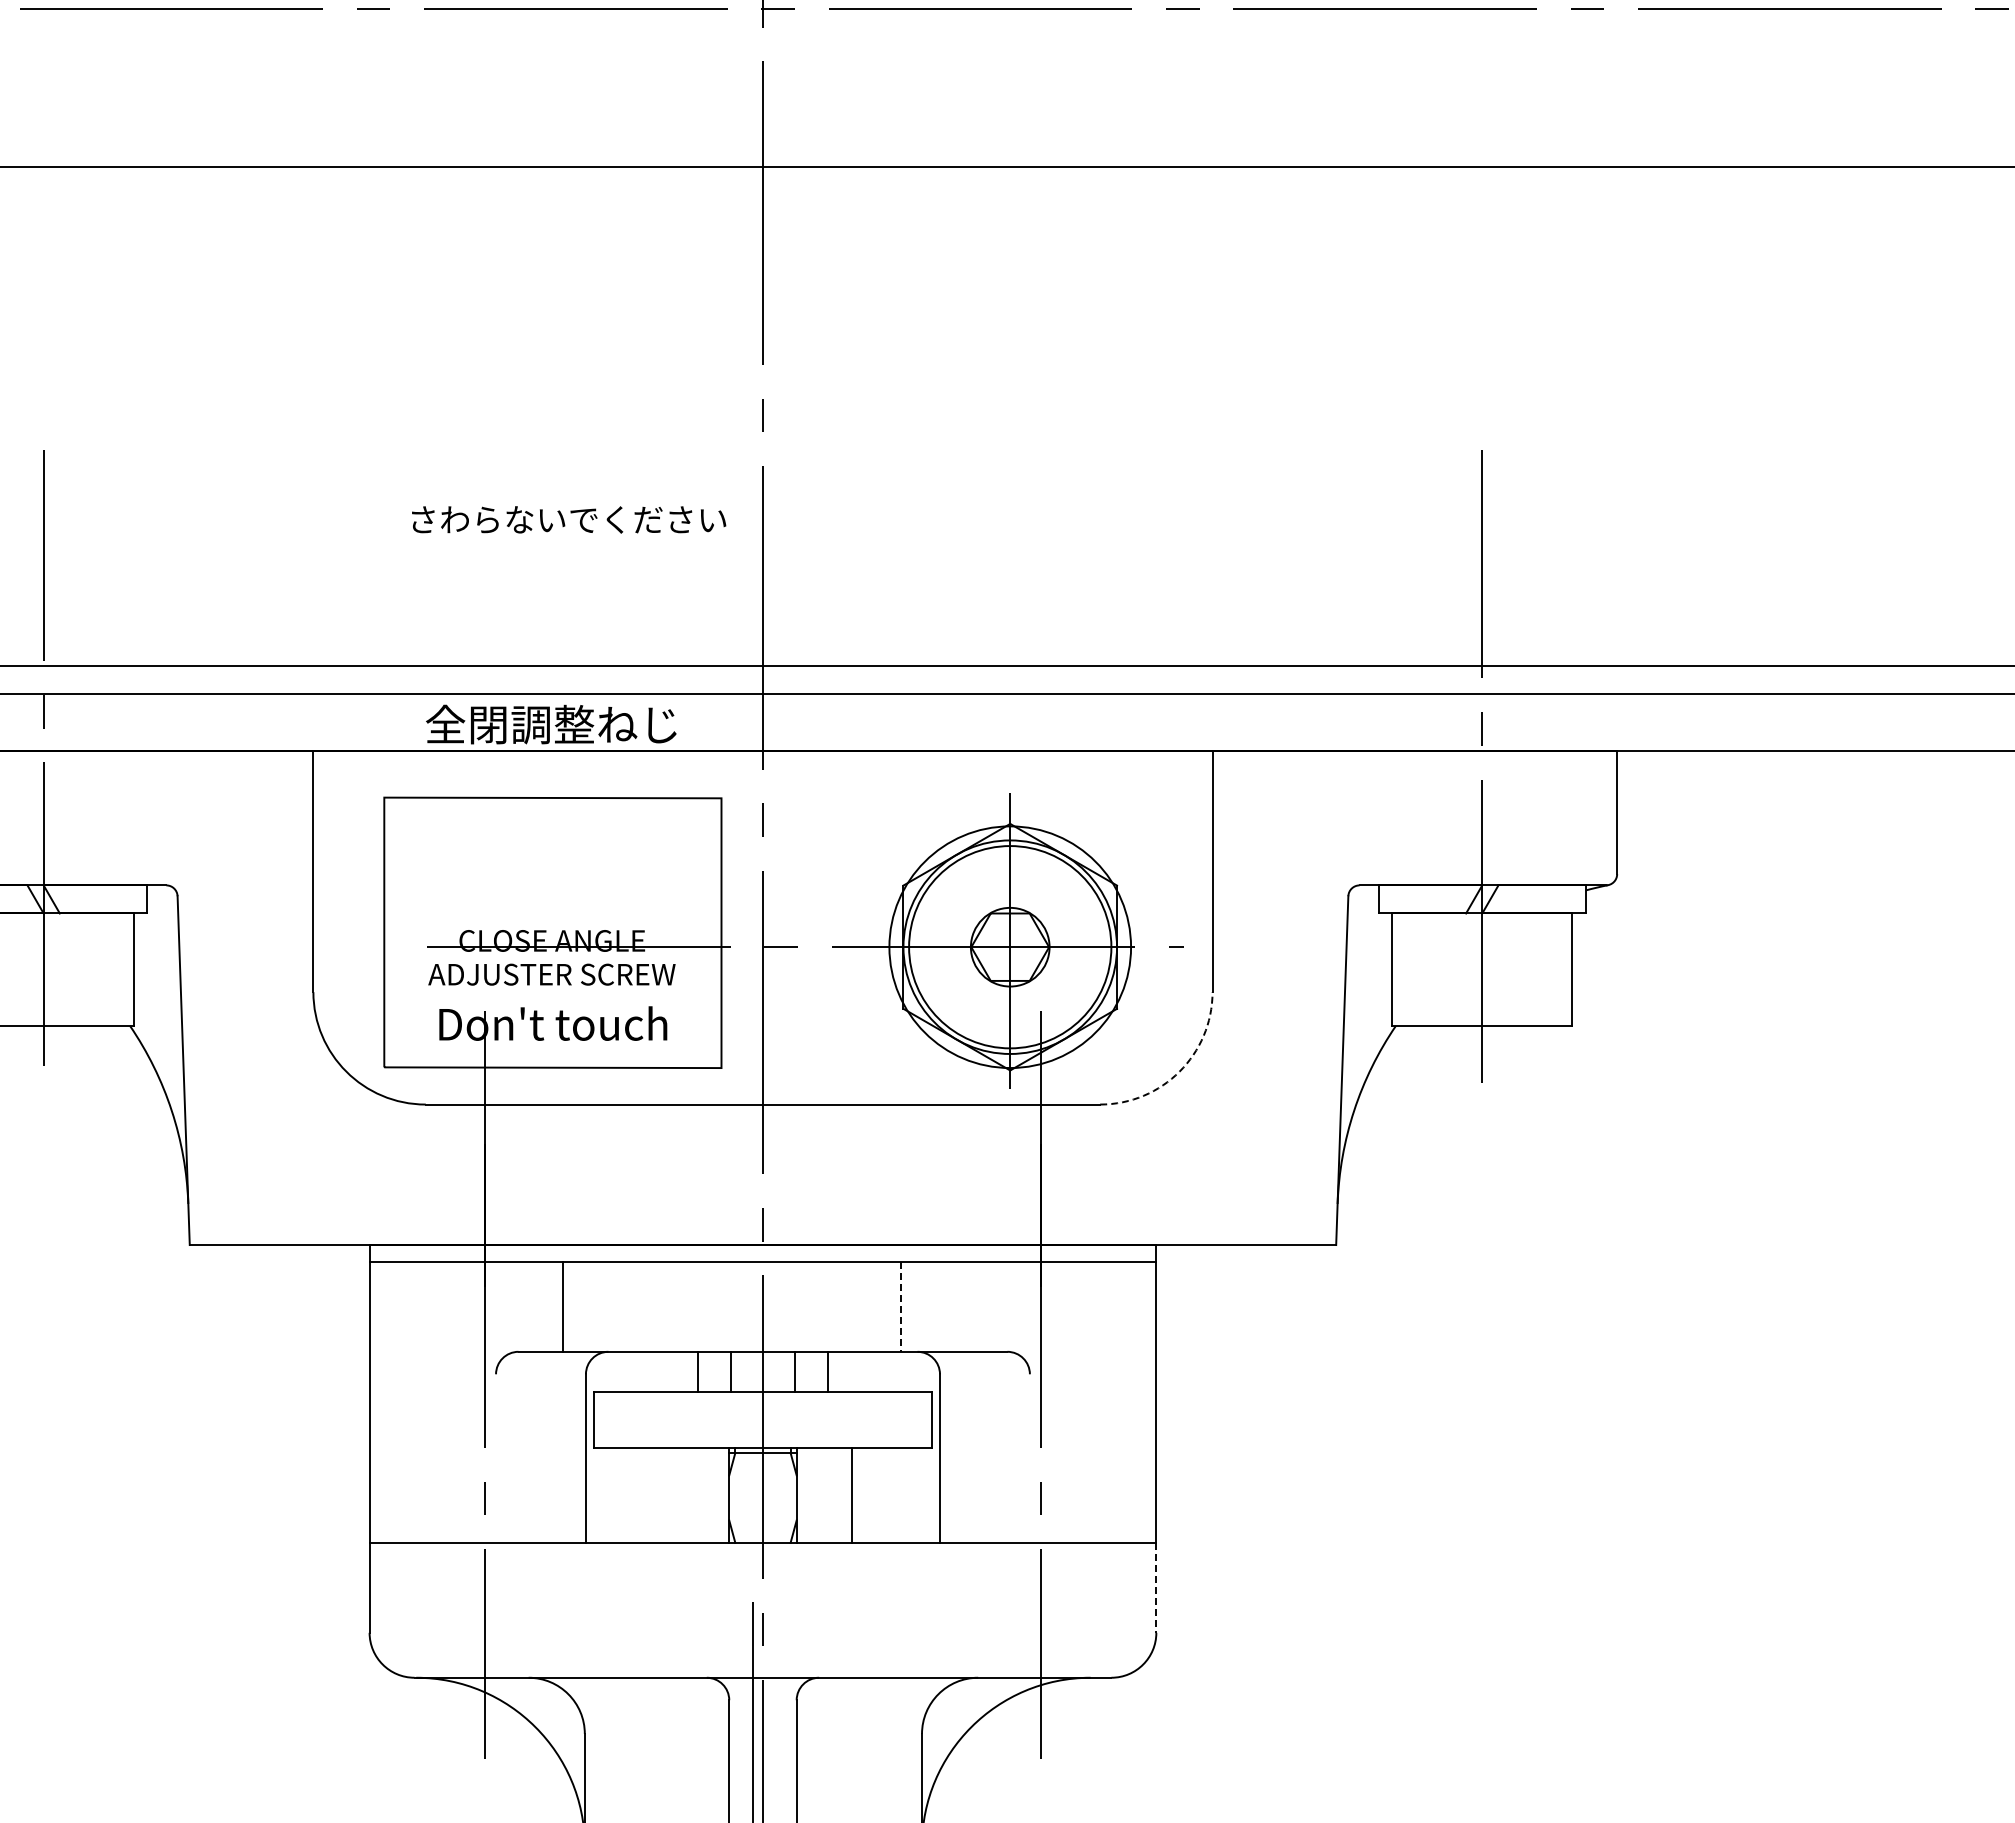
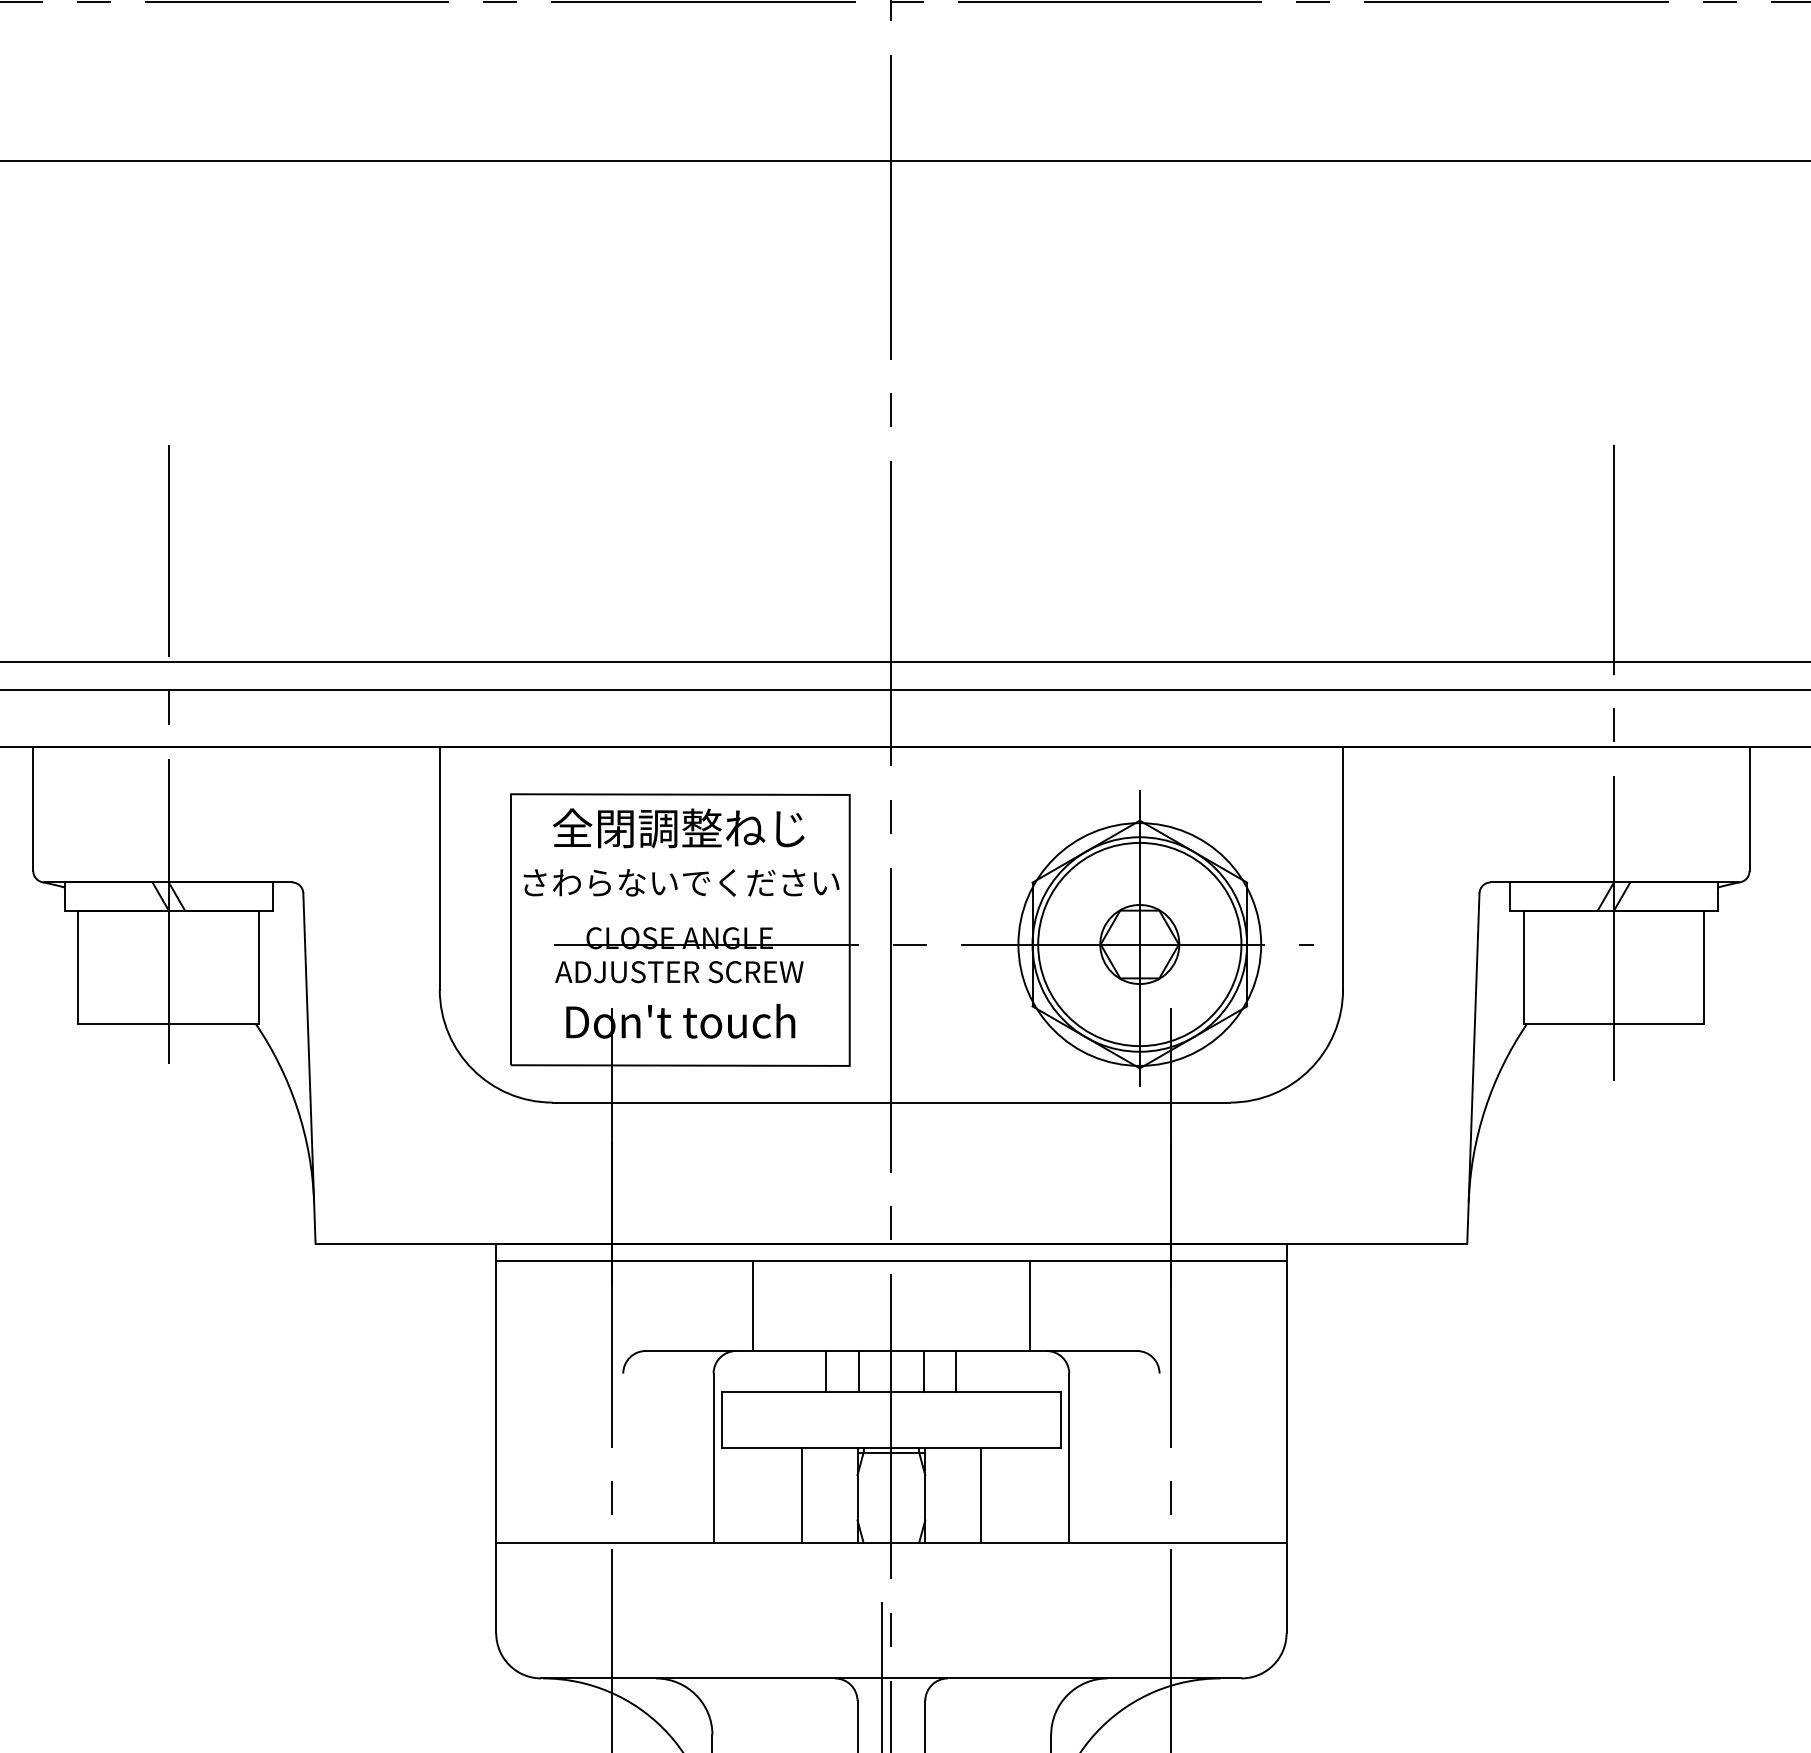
text: (569, 519) -> (681, 882), moved
text: (551, 724) -> (678, 828), moved
arc: (1179, 1071) -> (1309, 1069), dashed -> solid
line: (563, 1306) -> (753, 1305), moved
line: (900, 1306) -> (1029, 1305), dashed -> solid
line: (673, 1495) -> (801, 1495), added
line: (1156, 1587) -> (1286, 1587), dashed -> solid

